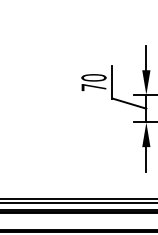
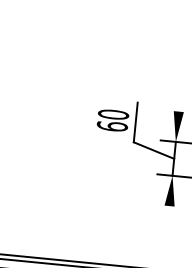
line: (146, 57) -> (180, 95), removed
text: (93, 87) -> (111, 126), 70 -> 60
line: (146, 159) -> (168, 221), removed

